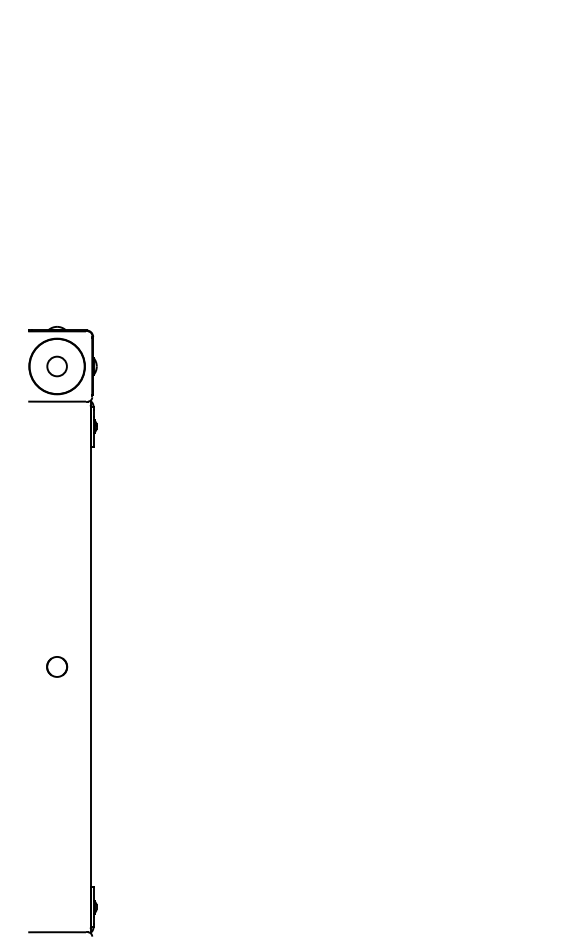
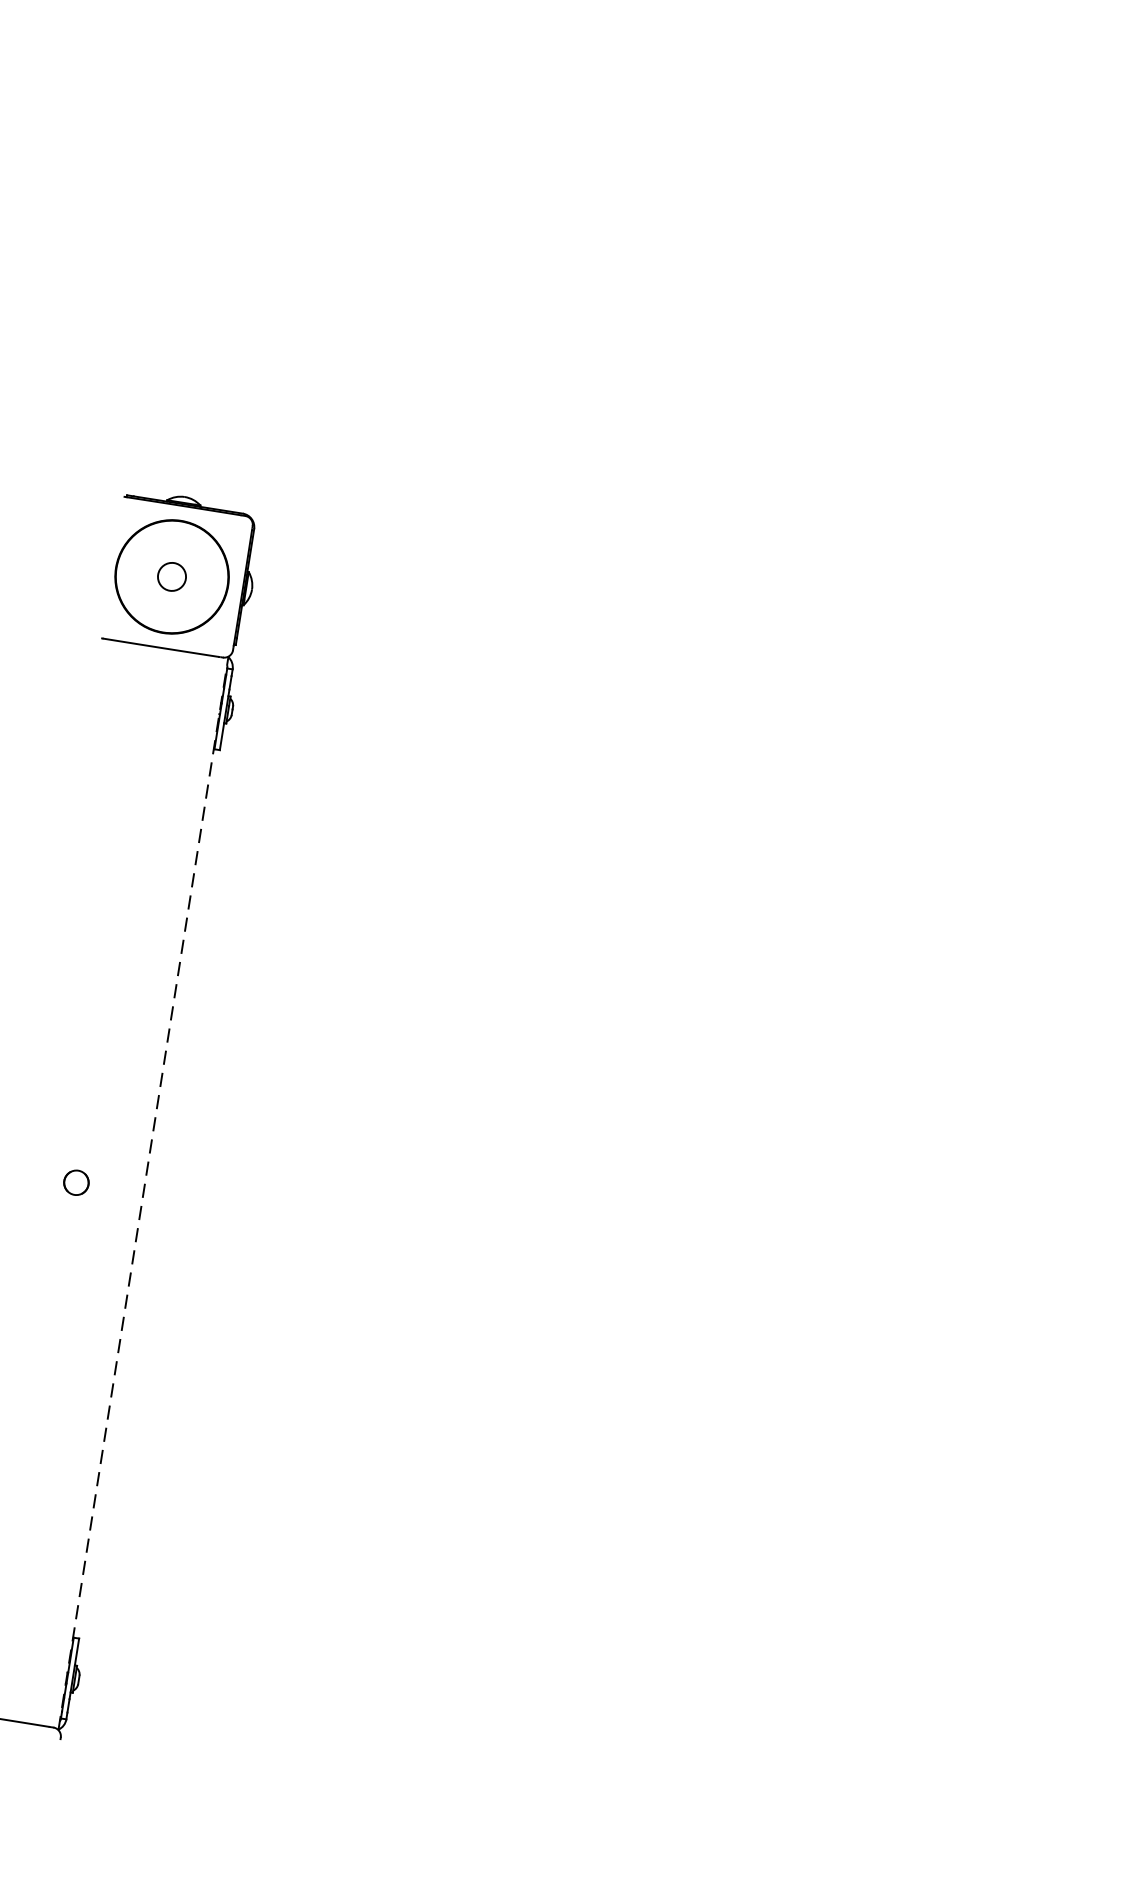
circle: (56, 366) -> (170, 576), size x0.7
circle: (57, 666) -> (77, 1181), size x0.6
line: (90, 666) -> (143, 1192), solid -> dashed

